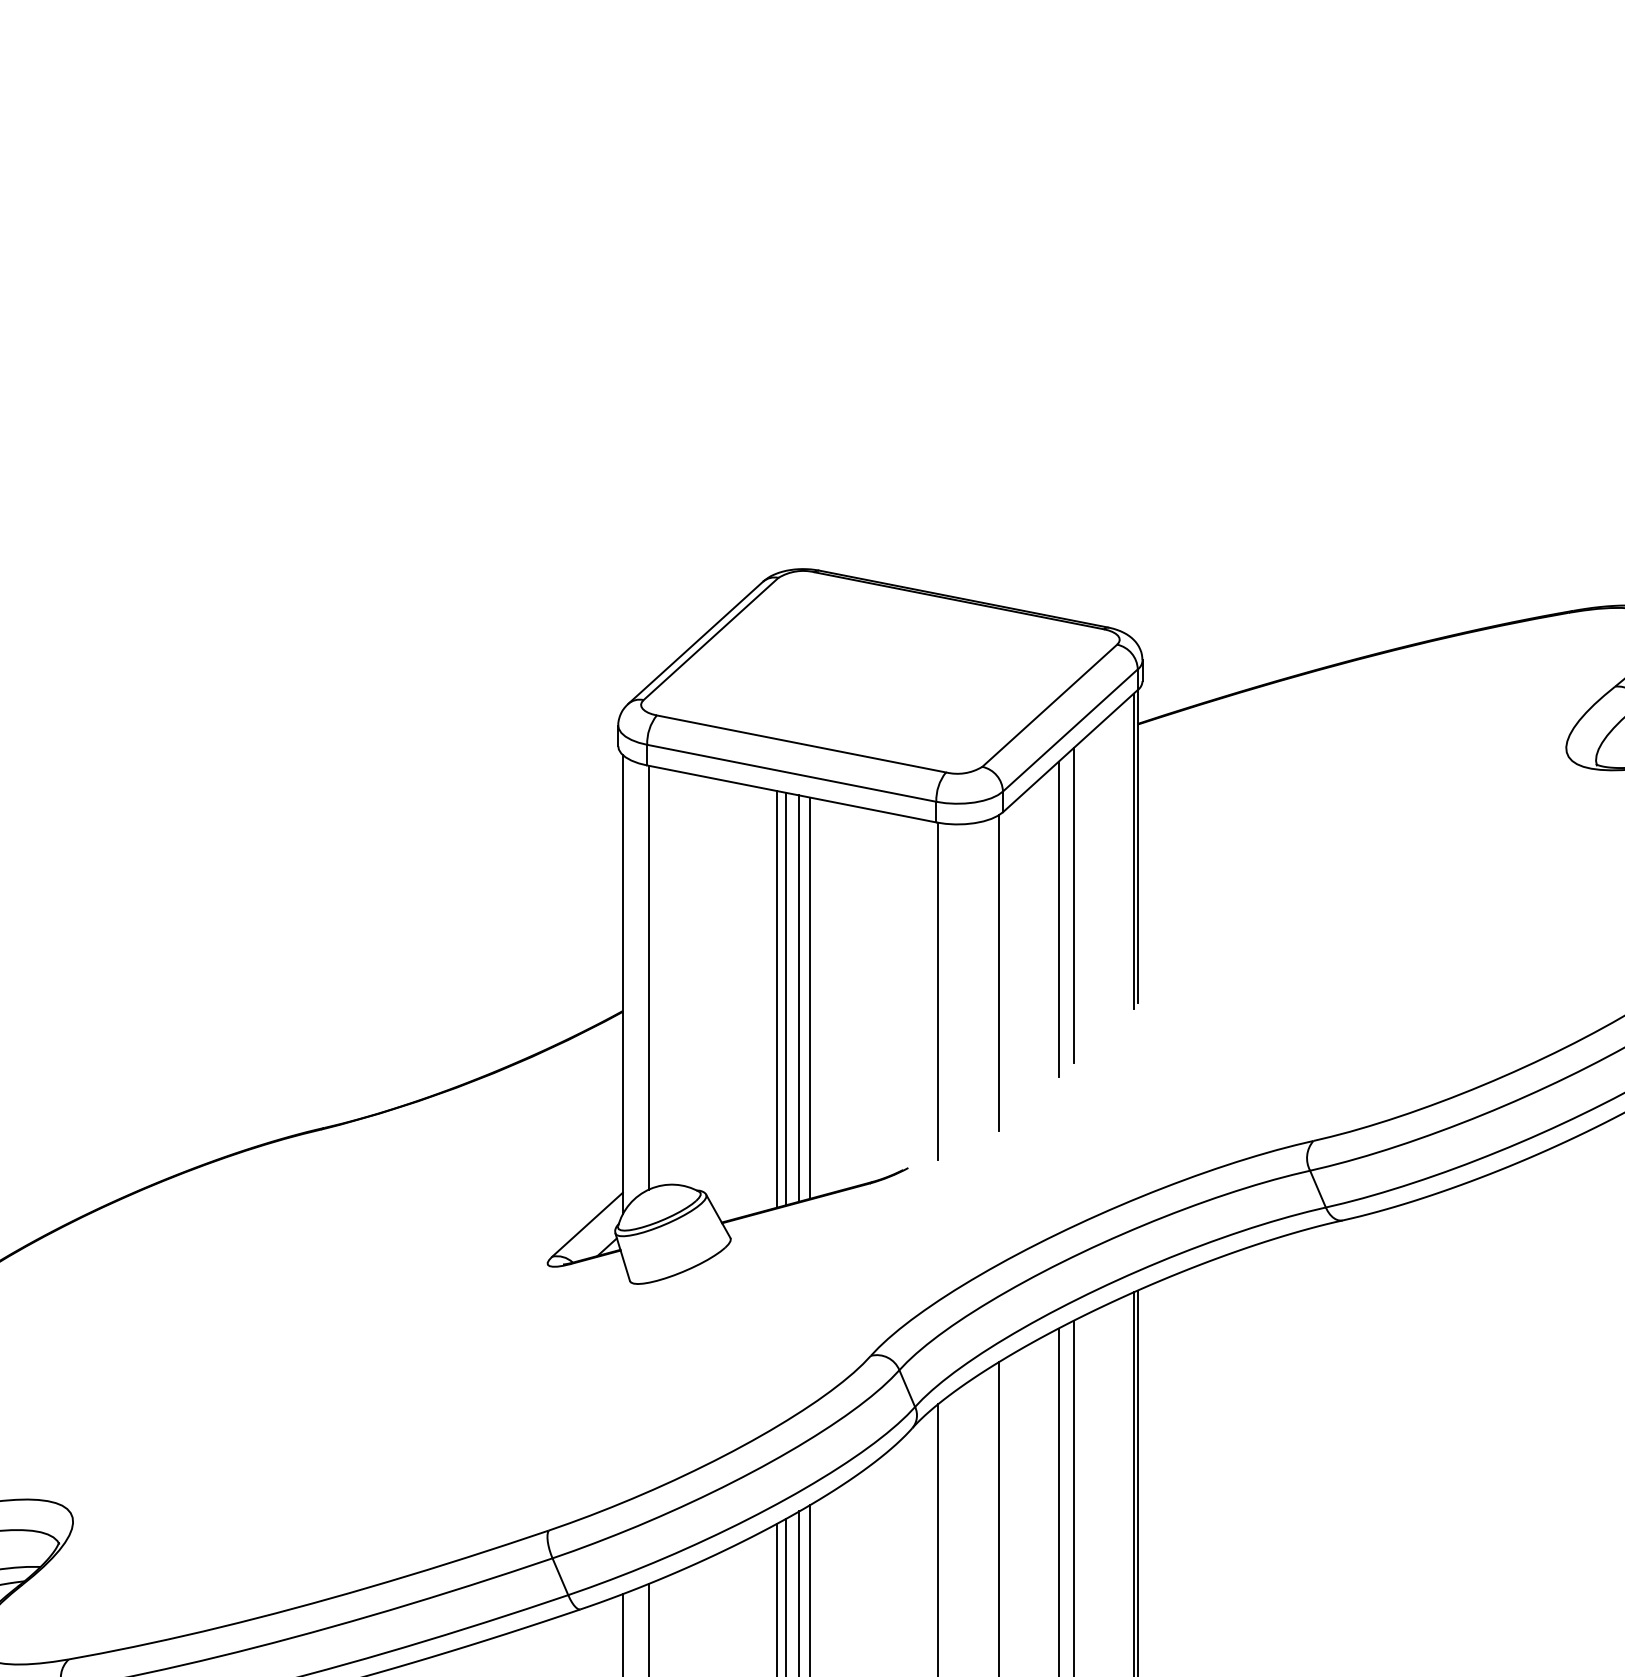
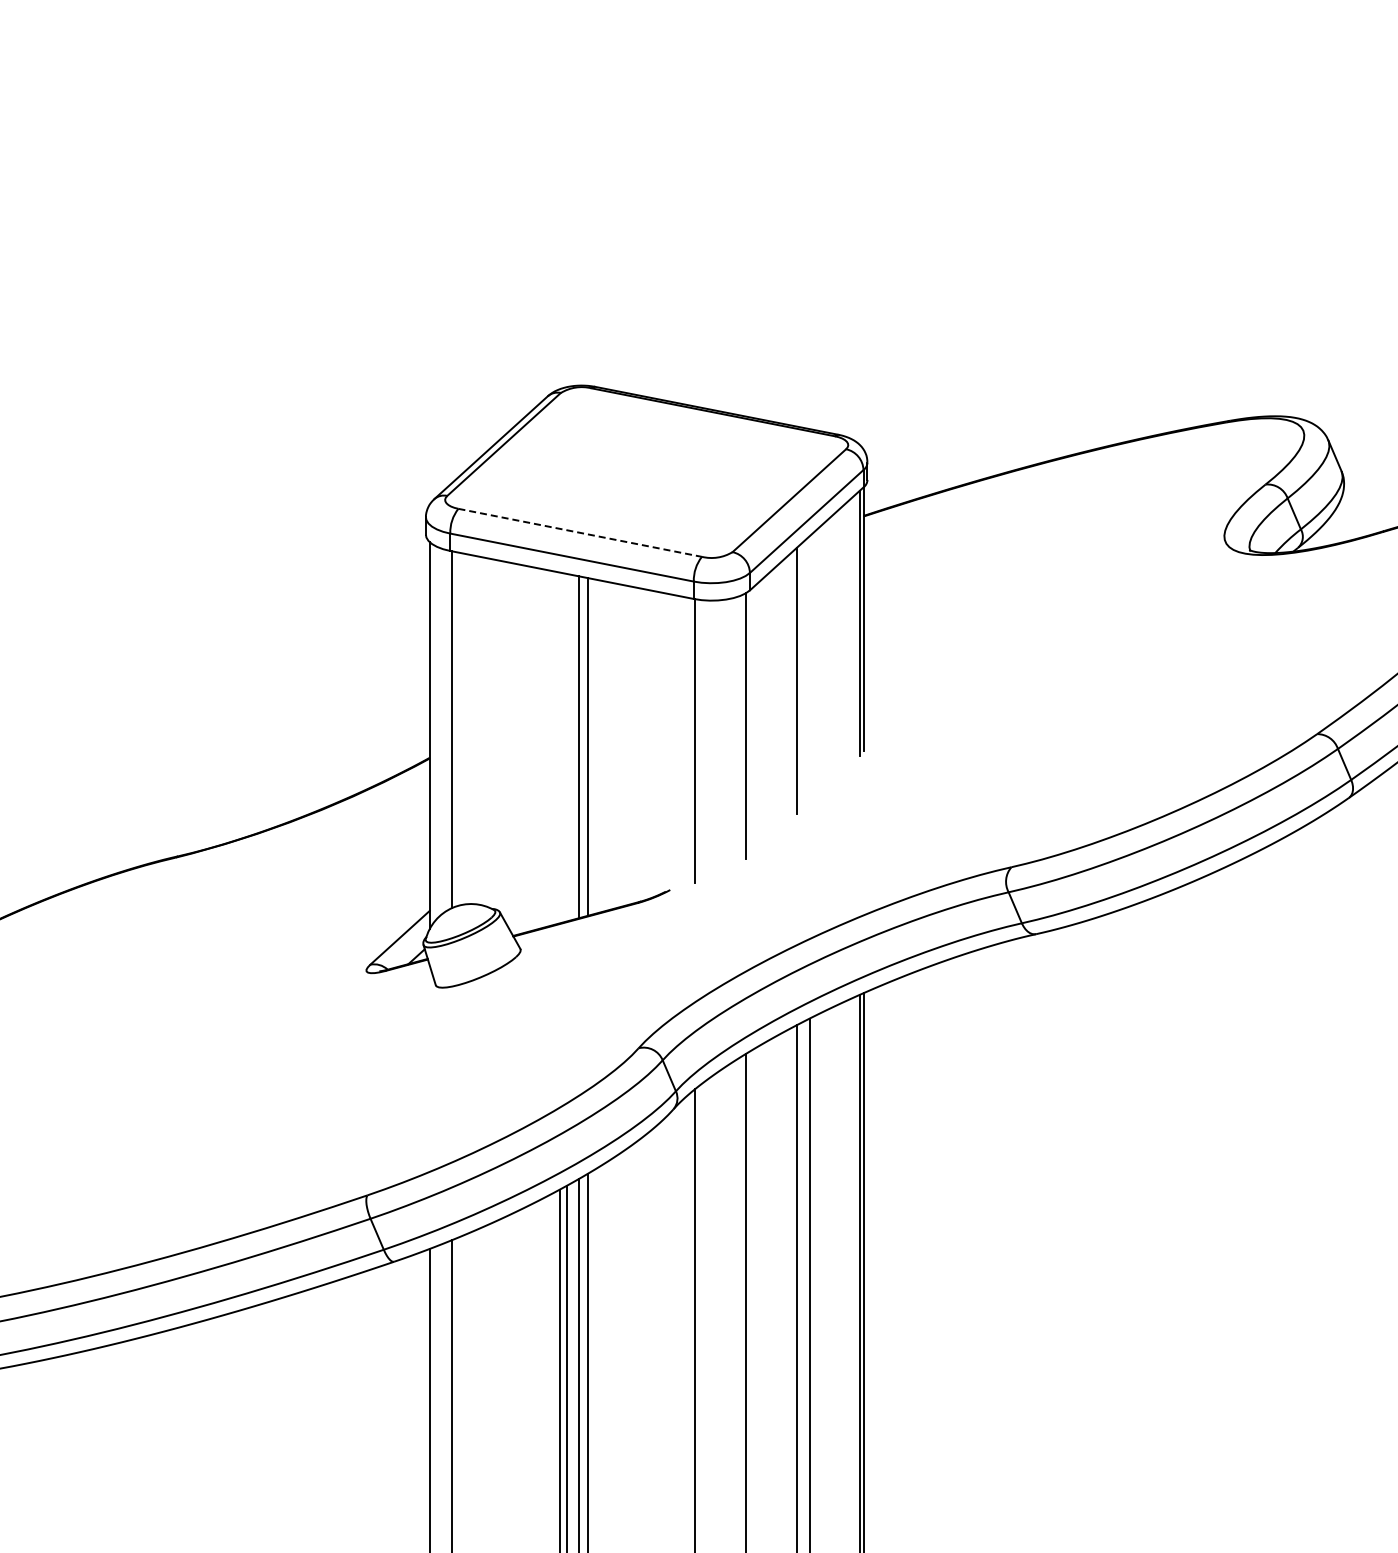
line: (801, 743) -> (580, 532), solid -> dashed
line: (1073, 905) -> (809, 668), removed
line: (776, 998) -> (559, 747), removed
line: (786, 998) -> (567, 747), removed

